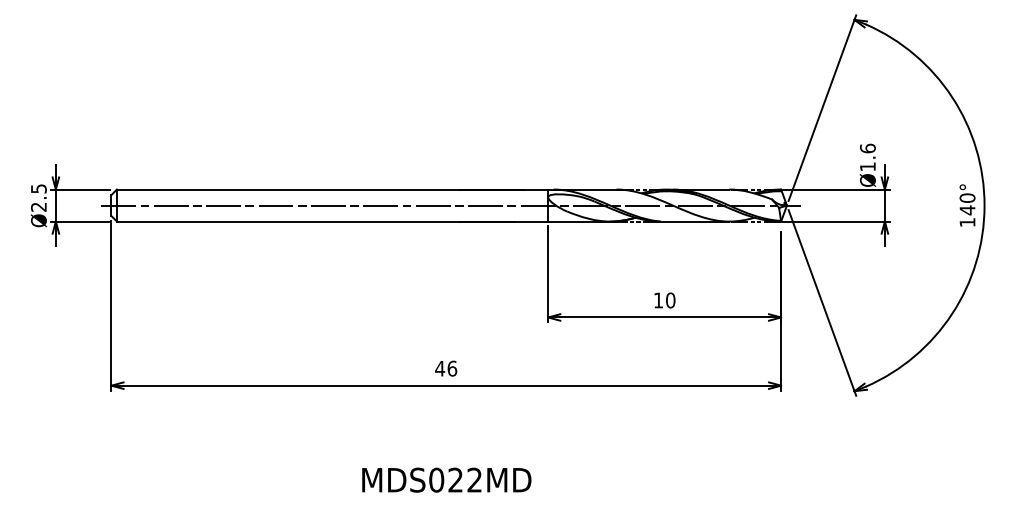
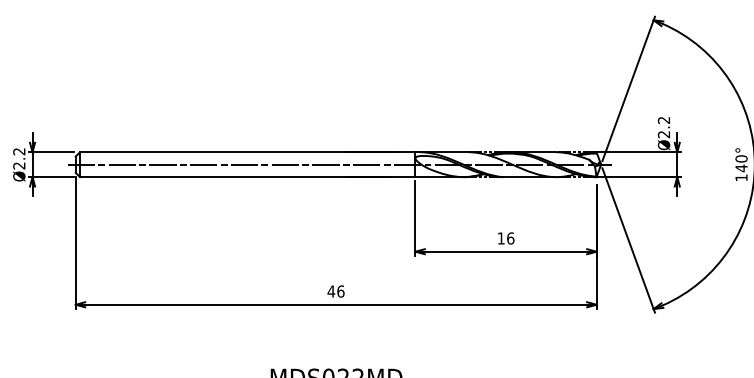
text: (867, 157) -> (663, 127), Ø1.6 -> Ø2.2
text: (38, 188) -> (19, 151), Ø2.5 -> Ø2.2
text: (670, 300) -> (510, 238), 10 -> 16

